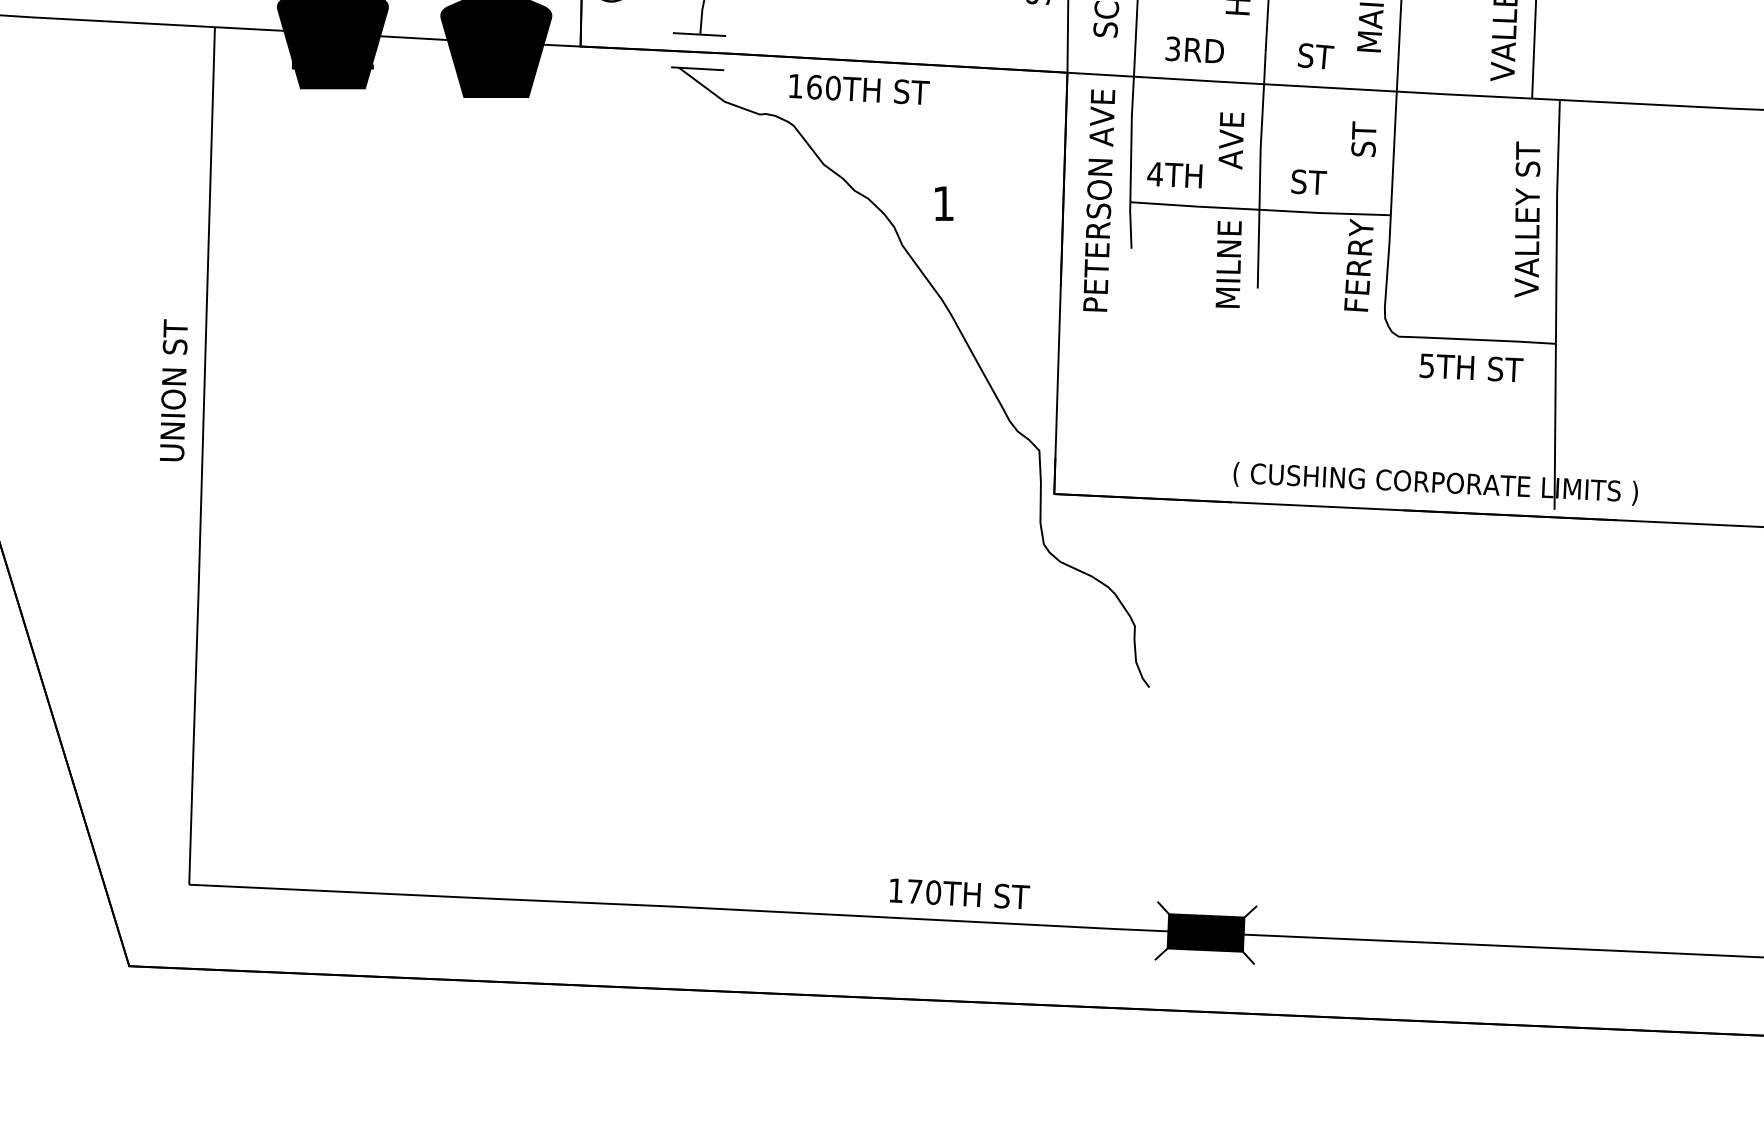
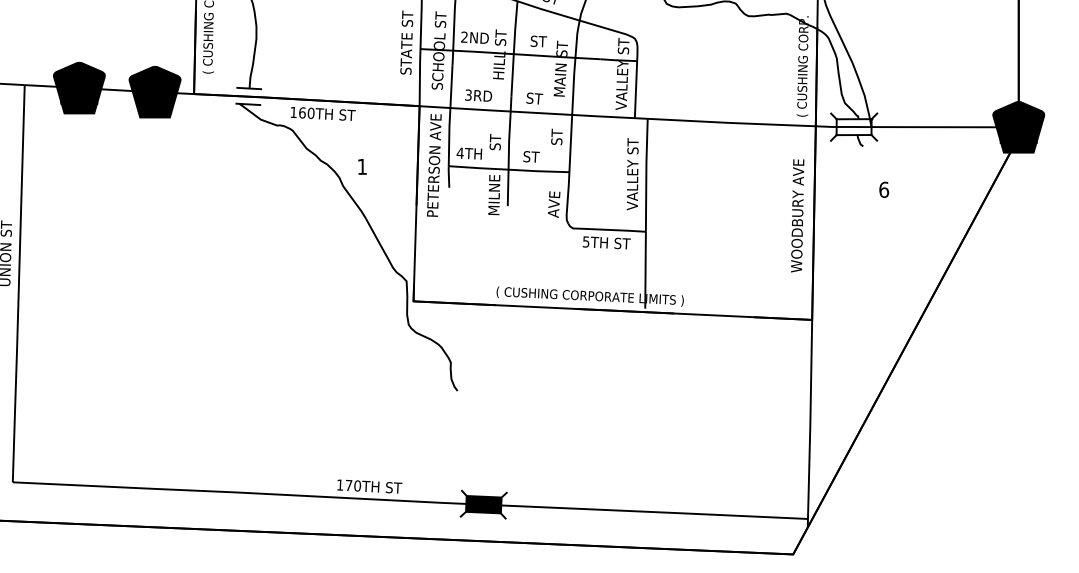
text: (1231, 140) -> (495, 137), AVE -> ST
text: (1358, 265) -> (554, 195), FERRY -> AVE

